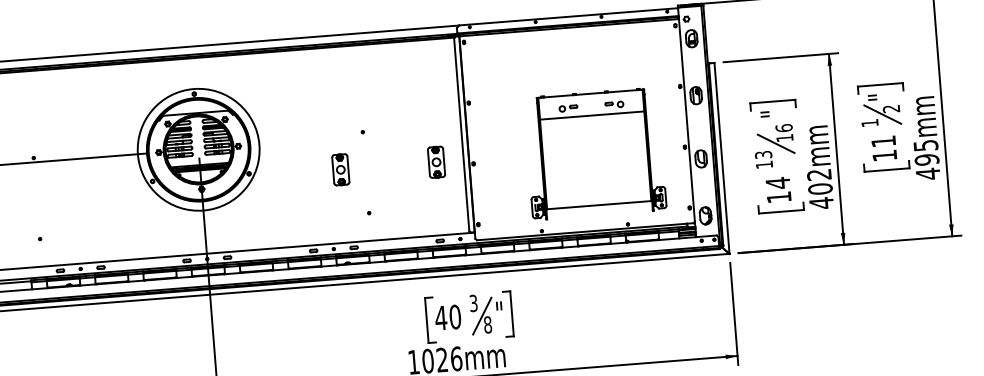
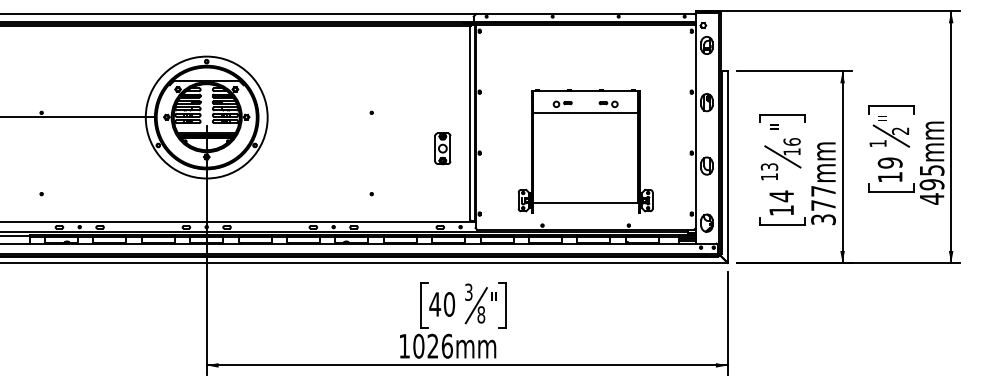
text: (882, 141) -> (889, 162), 11 -> 19
part: (594, 153) -> (585, 151), moved
part: (340, 169) -> (346, 148), removed
text: (820, 189) -> (823, 205), 402mm -> 377mm

